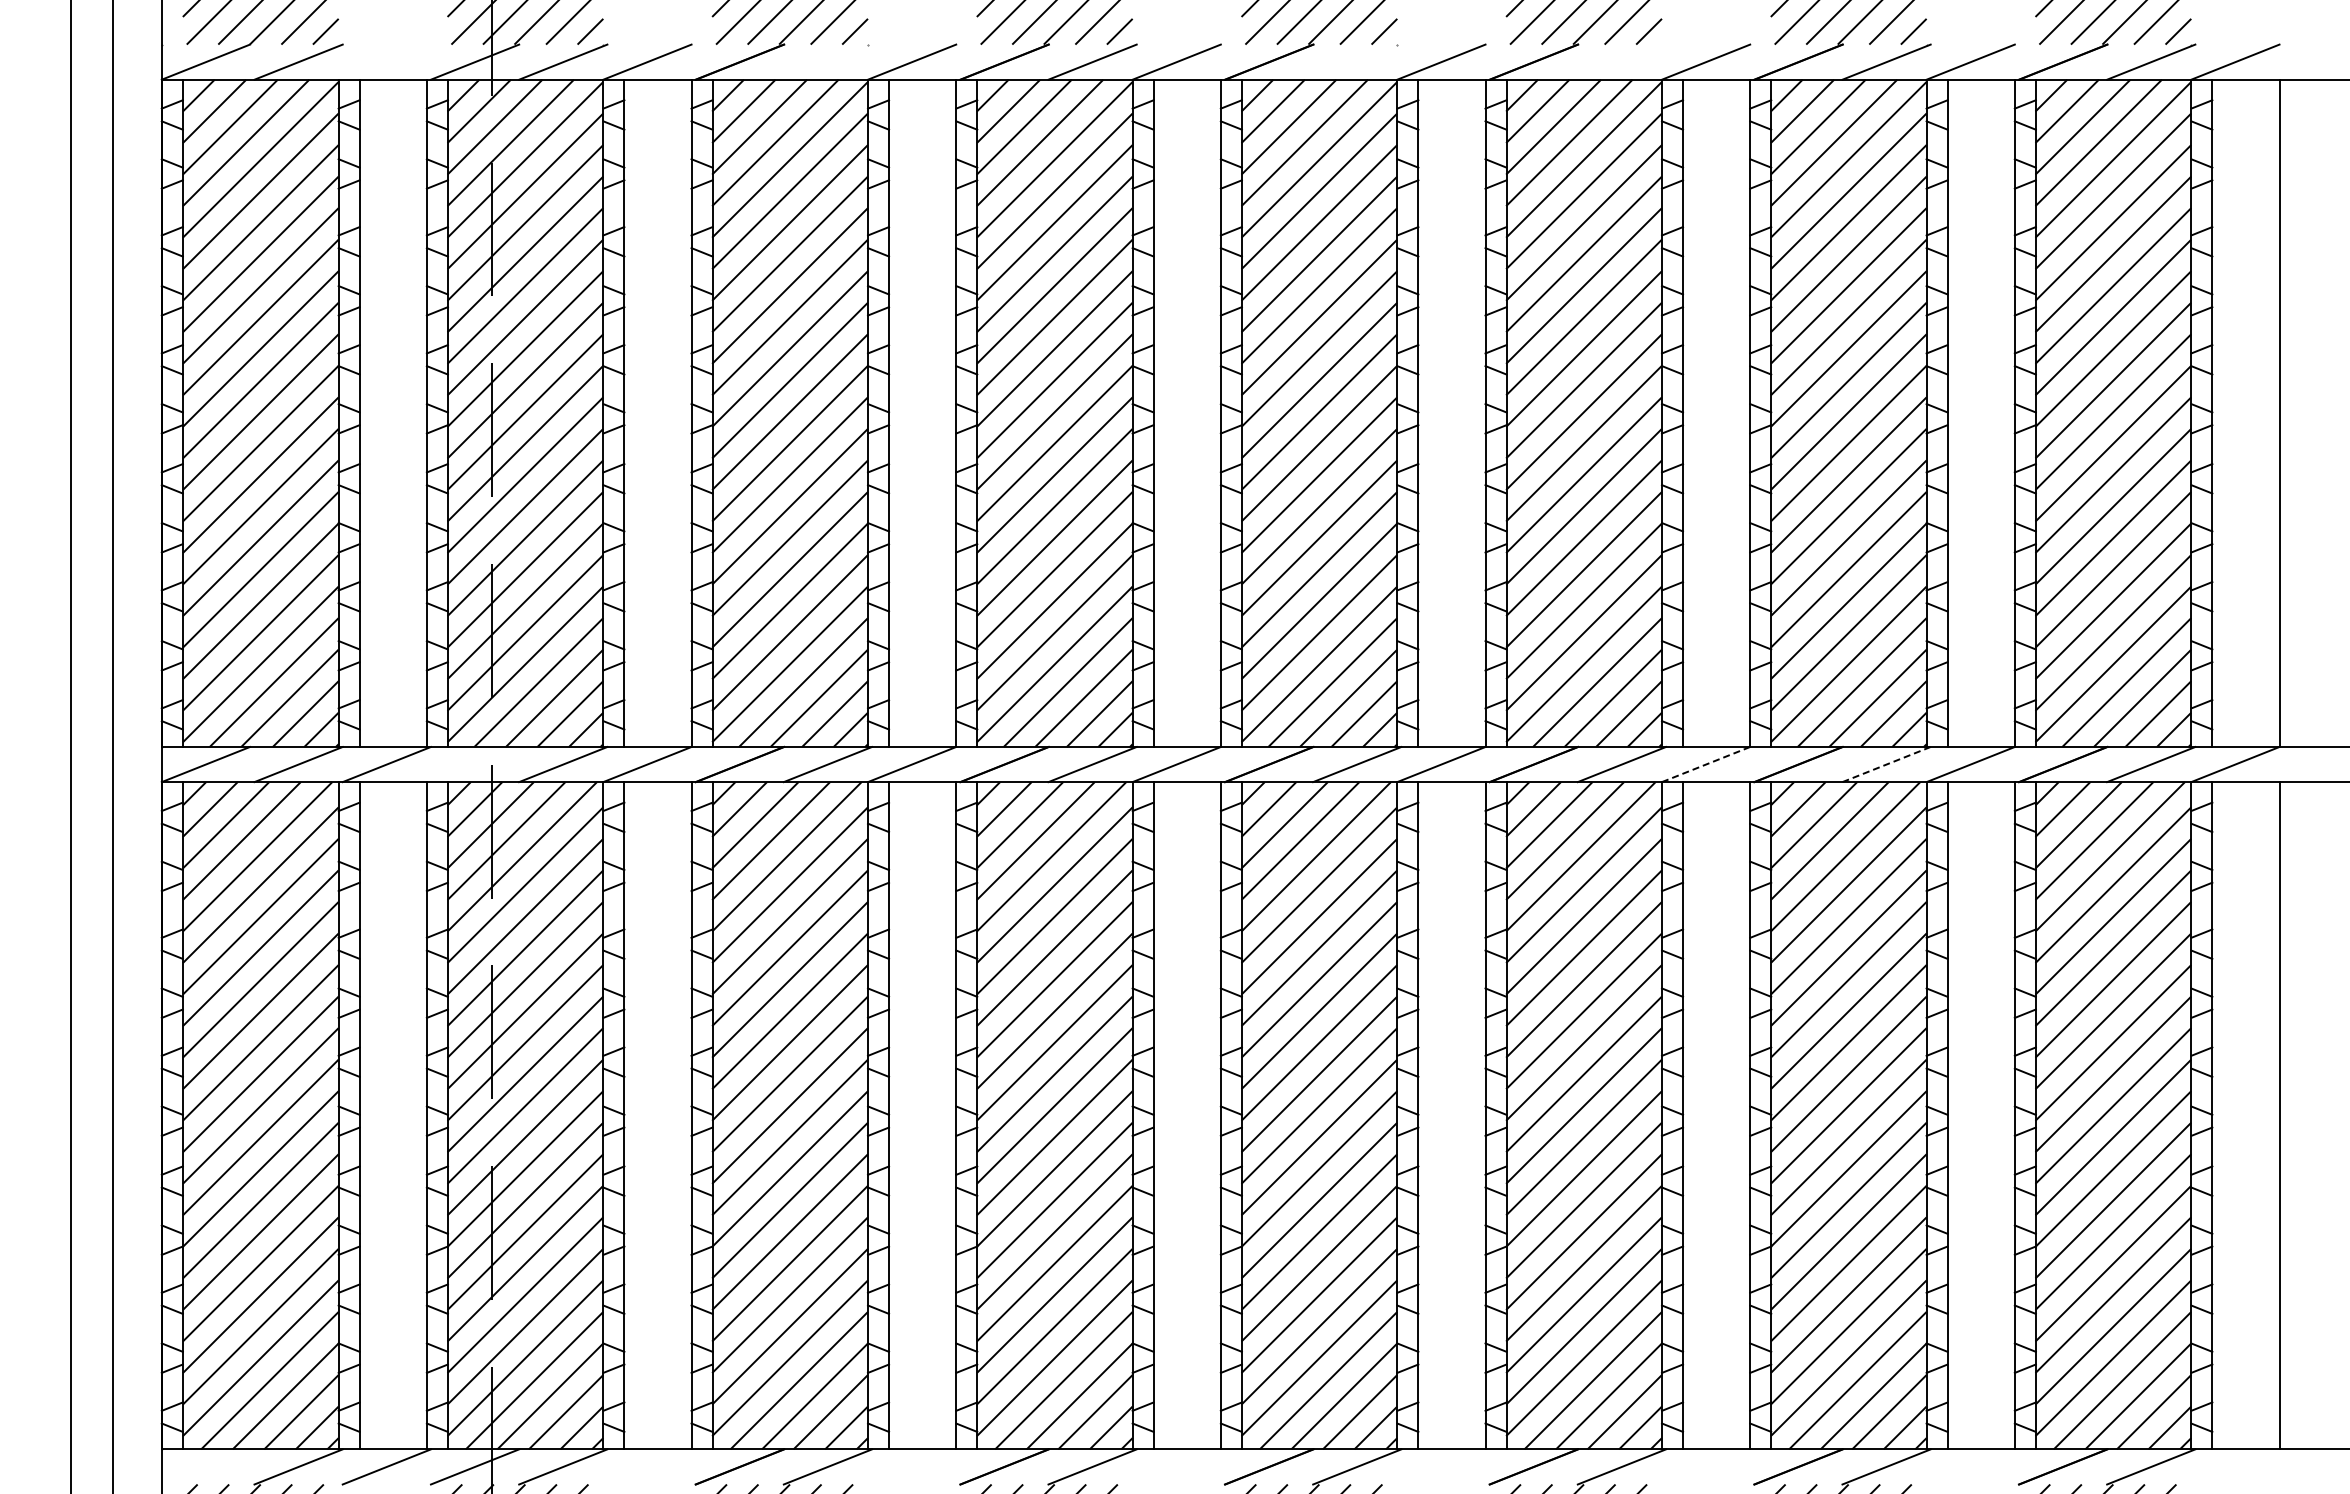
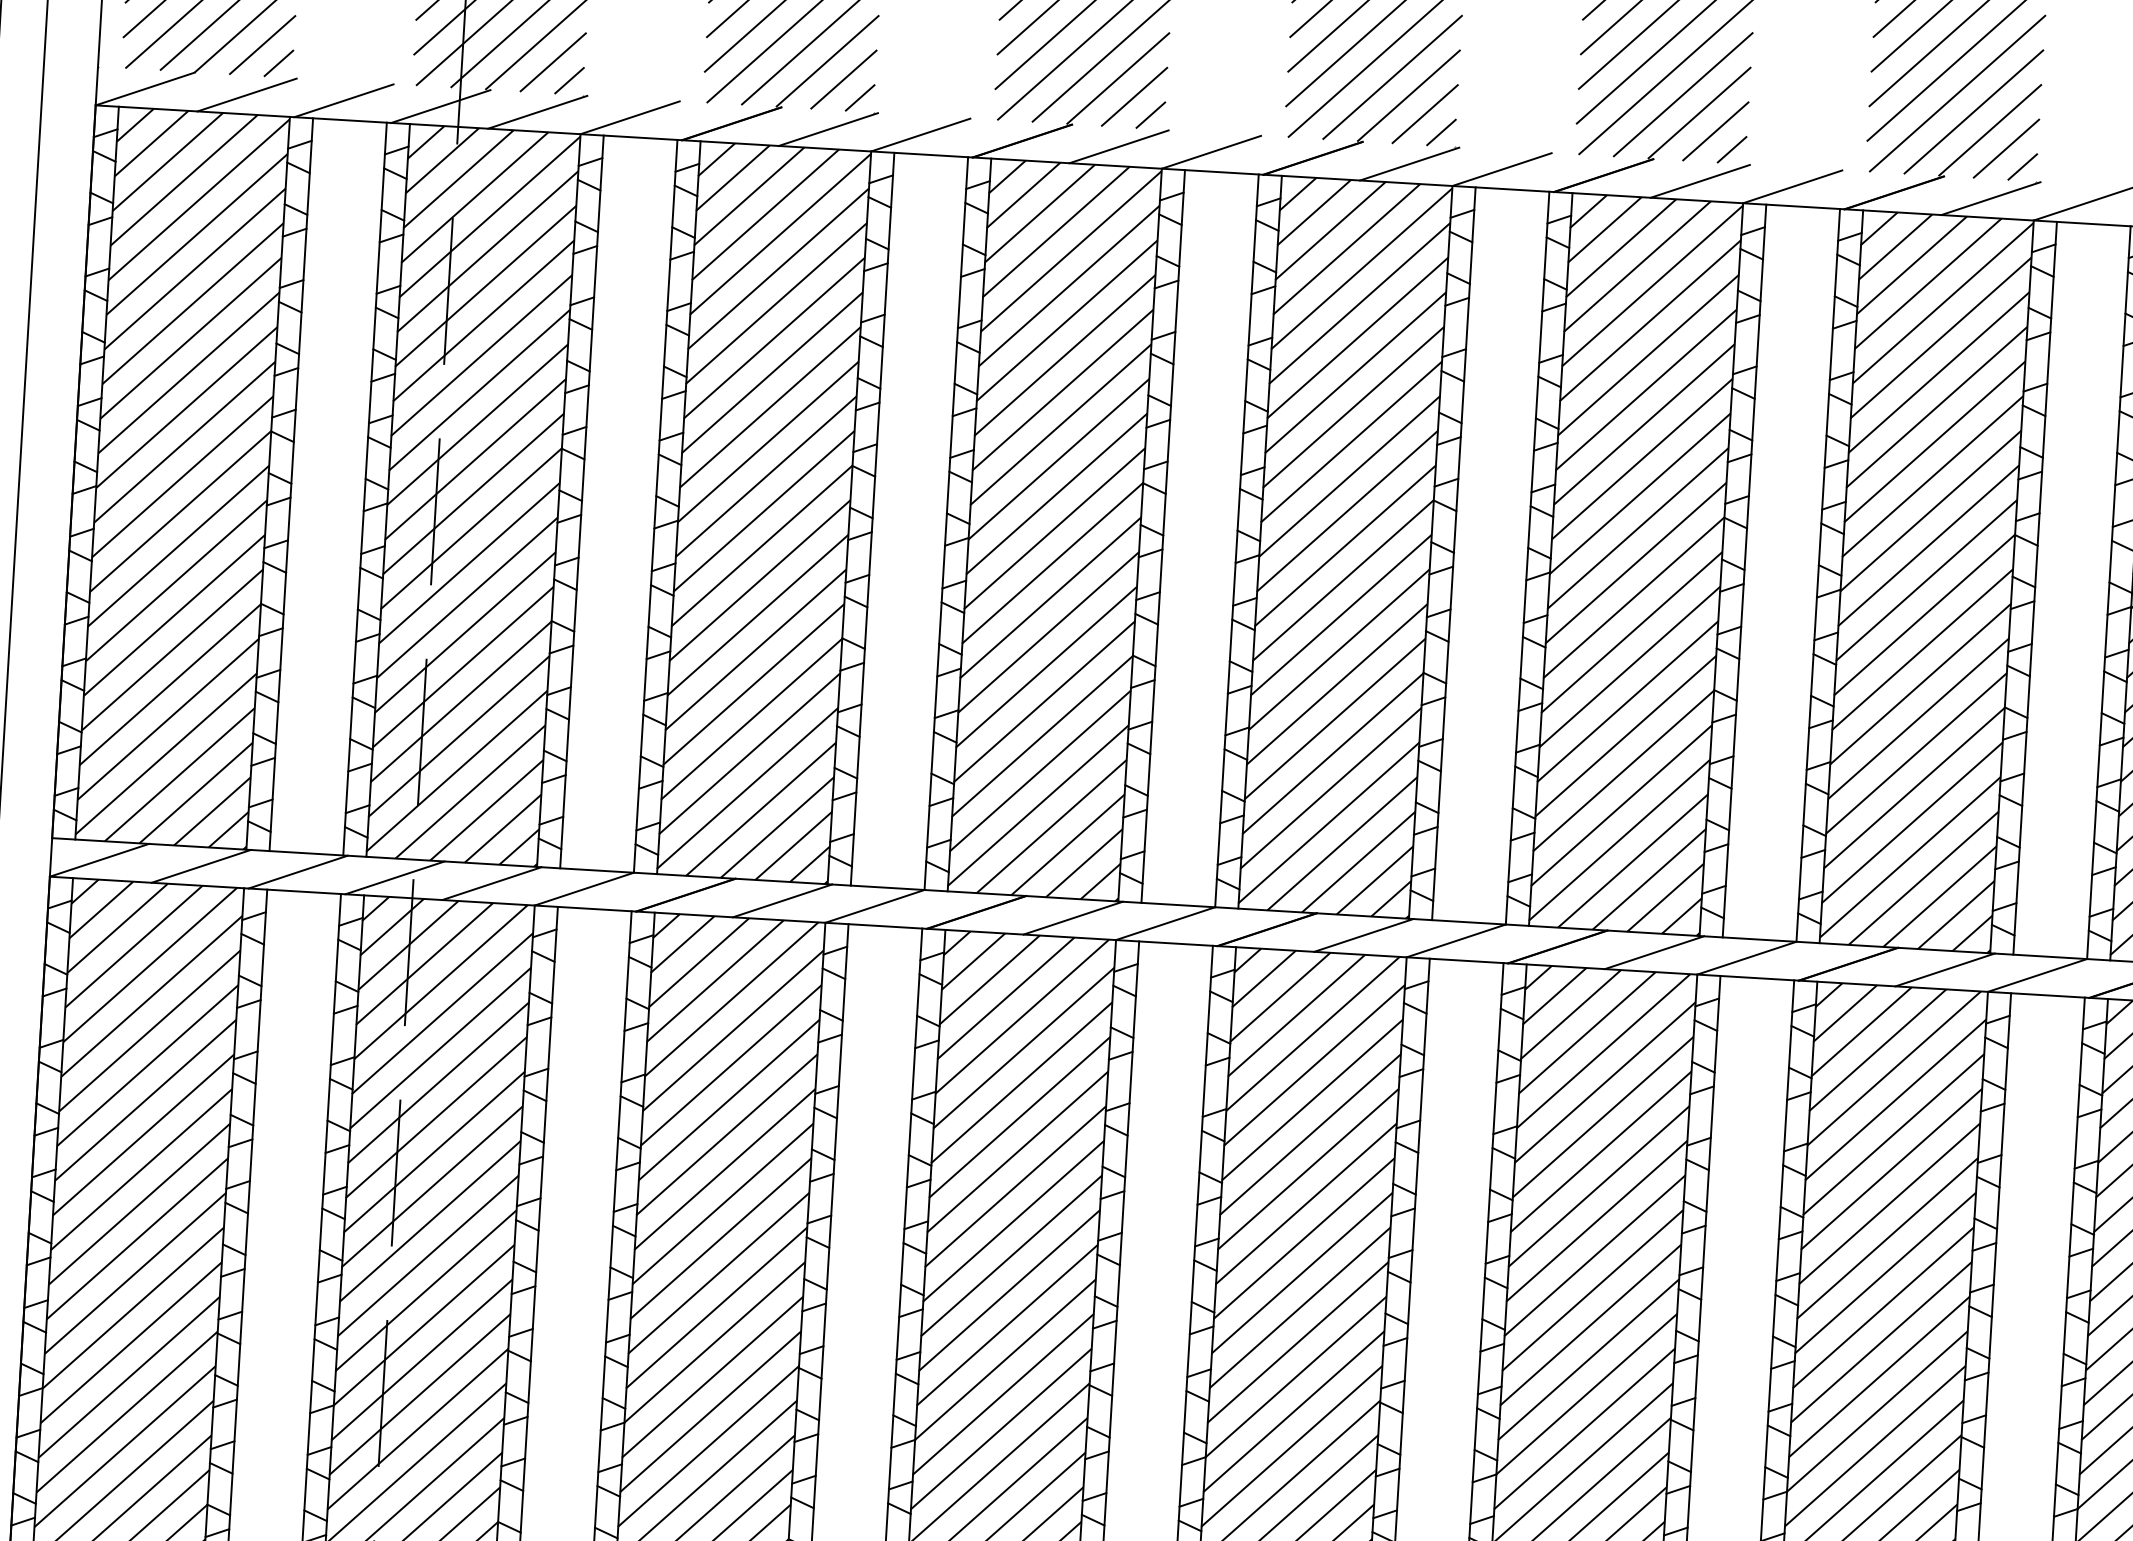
line: (386, 61) -> (343, 100), added
line: (827, 61) -> (827, 128), added
line: (1357, 61) -> (1409, 163), added
line: (1621, 61) -> (1699, 180), added
line: (474, 764) -> (394, 877), added
line: (1706, 764) -> (1747, 958), dashed -> solid
line: (1887, 764) -> (1946, 969), dashed -> solid

